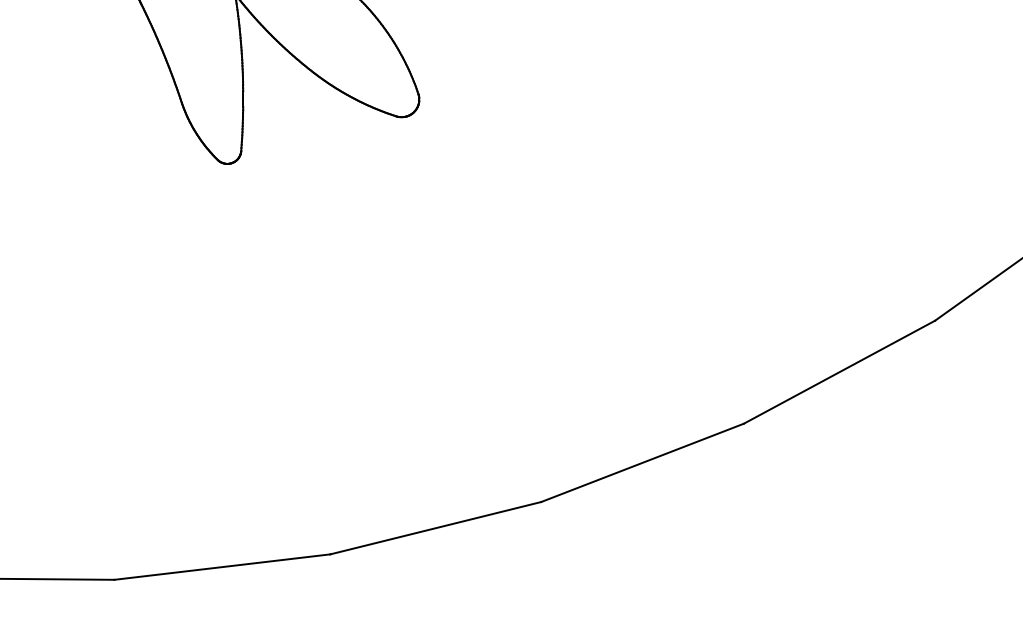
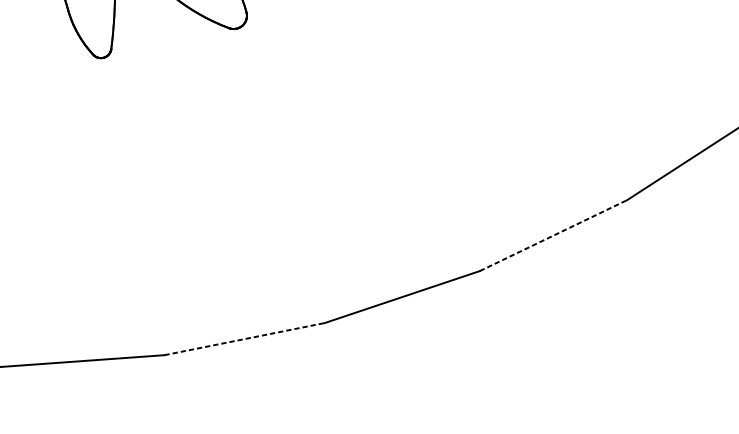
line: (839, 372) -> (553, 235), solid -> dashed
line: (435, 528) -> (244, 339), solid -> dashed

